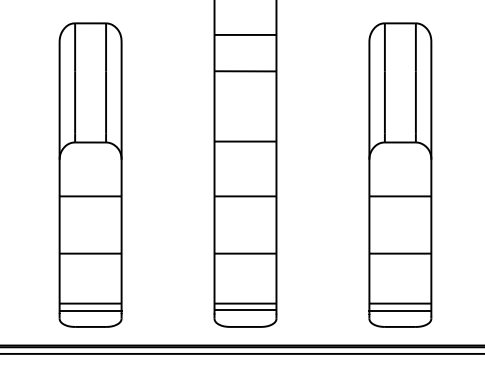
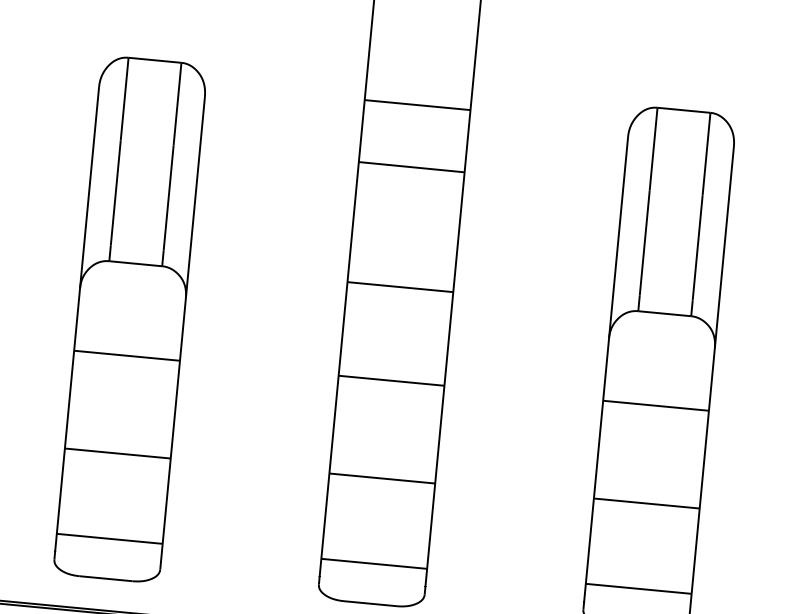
line: (245, 309) -> (373, 573), removed
line: (90, 311) -> (108, 552), removed
line: (400, 311) -> (637, 602), removed

